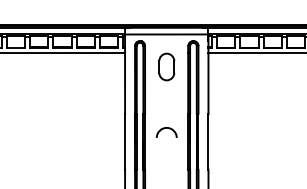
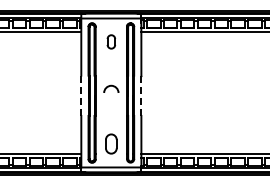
part: (166, 66) -> (111, 41), size x0.7
line: (125, 141) -> (81, 95), solid -> dashed
line: (208, 141) -> (141, 95), solid -> dashed

